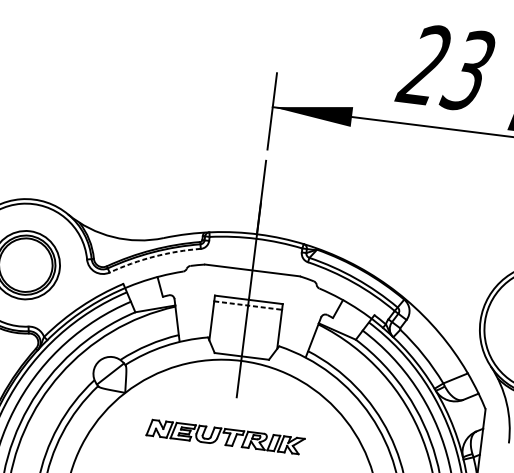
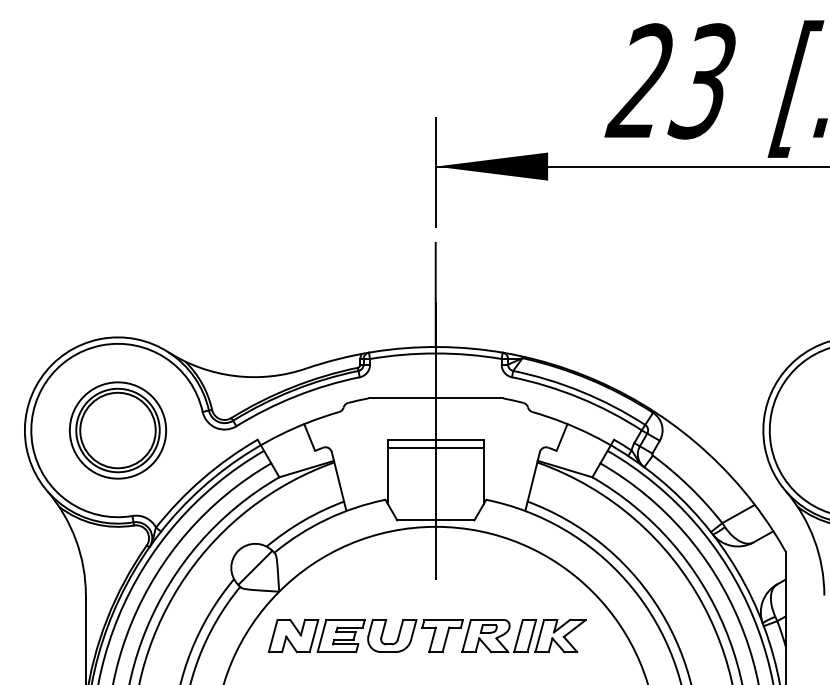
arc: (153, 256) -> (295, 396), dashed -> solid
line: (248, 305) -> (436, 448), dashed -> solid
part: (225, 436) -> (426, 635), size x1.43

